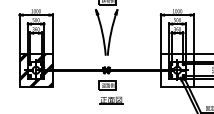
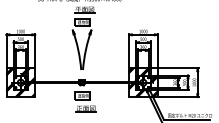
hatch: (177, 70) -> (143, 82), added

